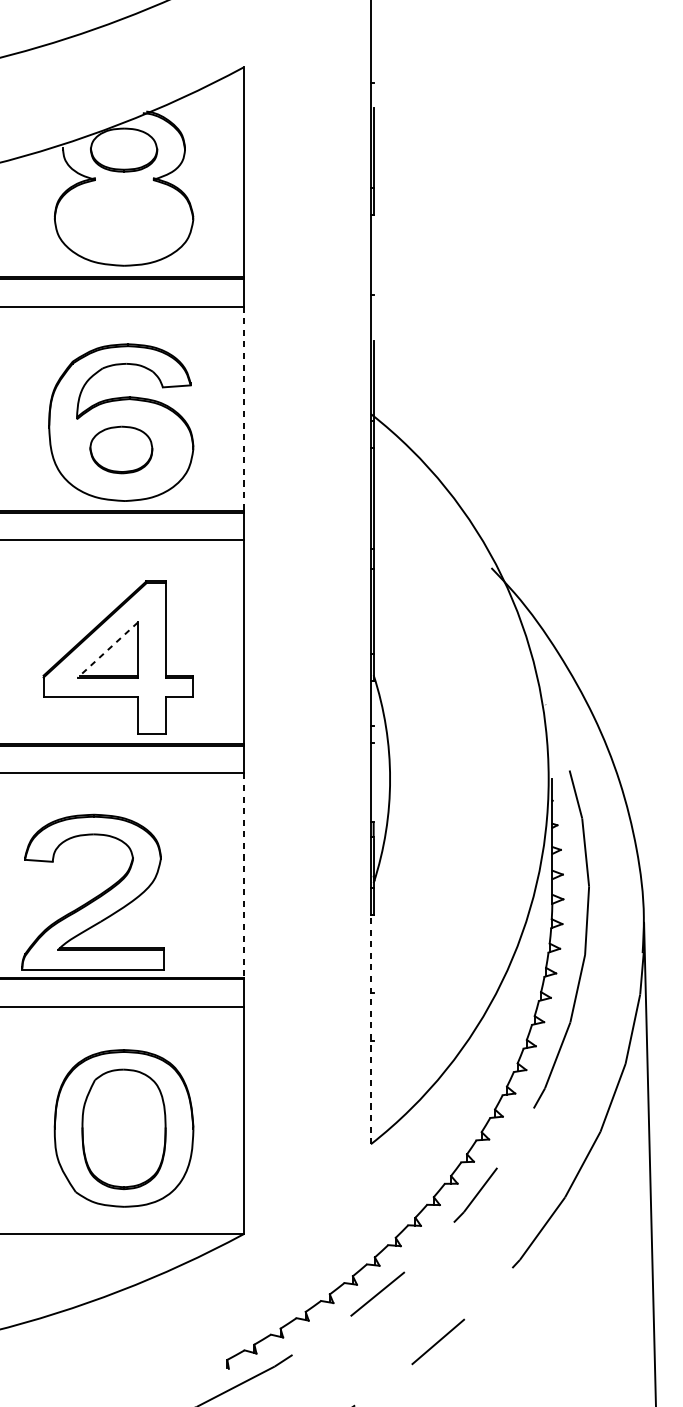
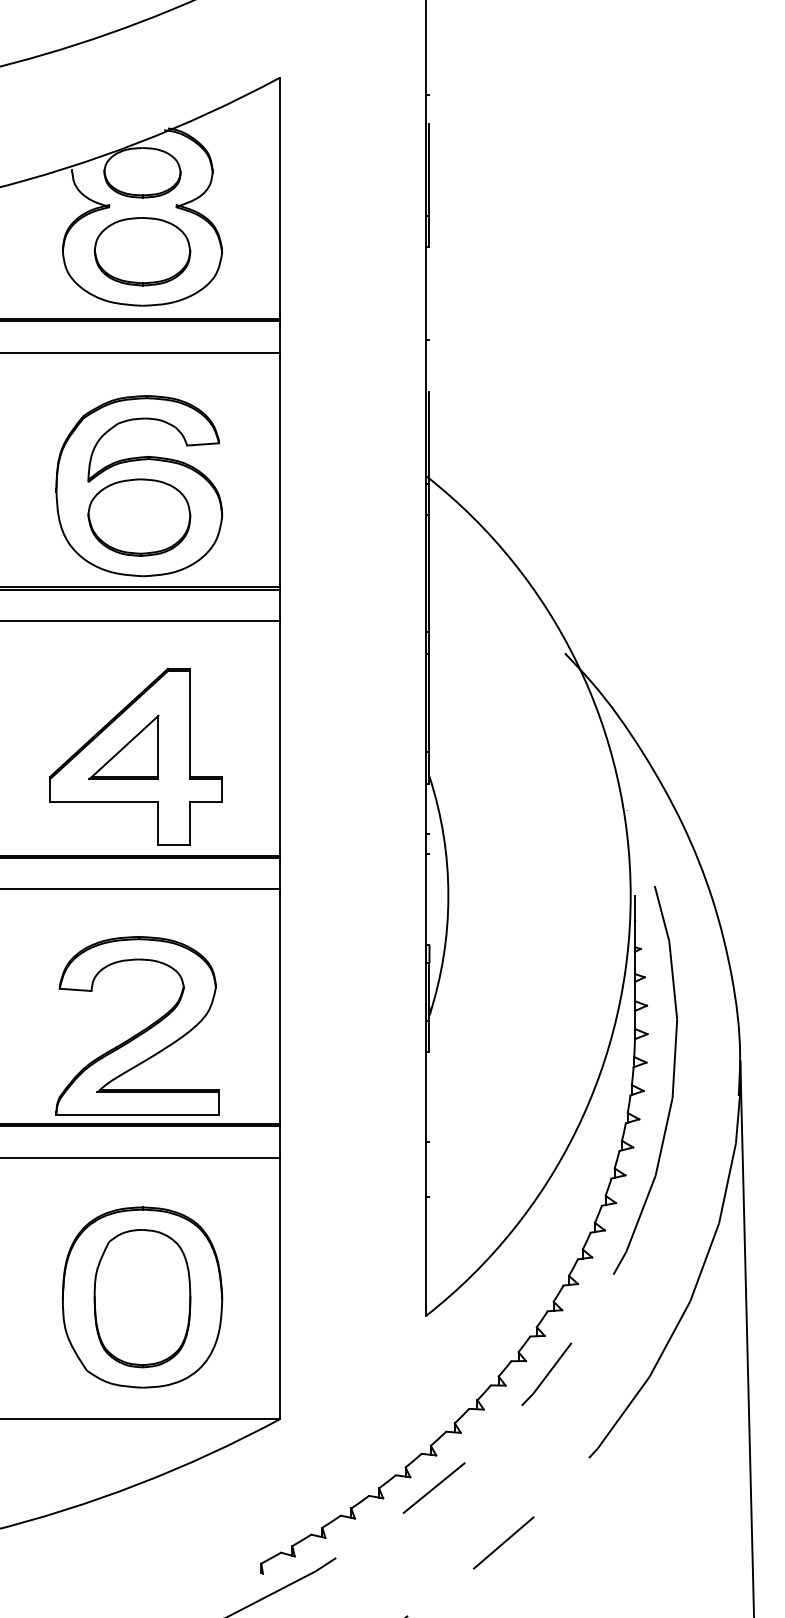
part: (124, 218) -> (142, 251), added
line: (244, 409) -> (280, 470), dashed -> solid
part: (121, 449) -> (139, 517), size x1.43
line: (107, 650) -> (123, 747), dashed -> solid
line: (244, 876) -> (280, 1007), dashed -> solid
part: (96, 896) -> (141, 1030), moved
line: (371, 1029) -> (426, 1183), dashed -> solid

